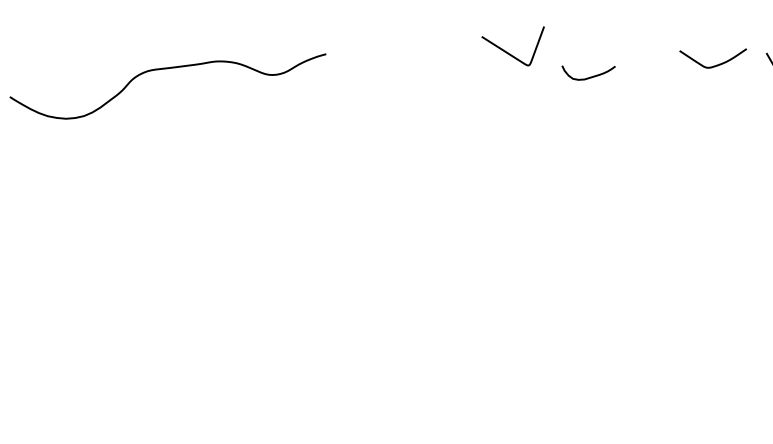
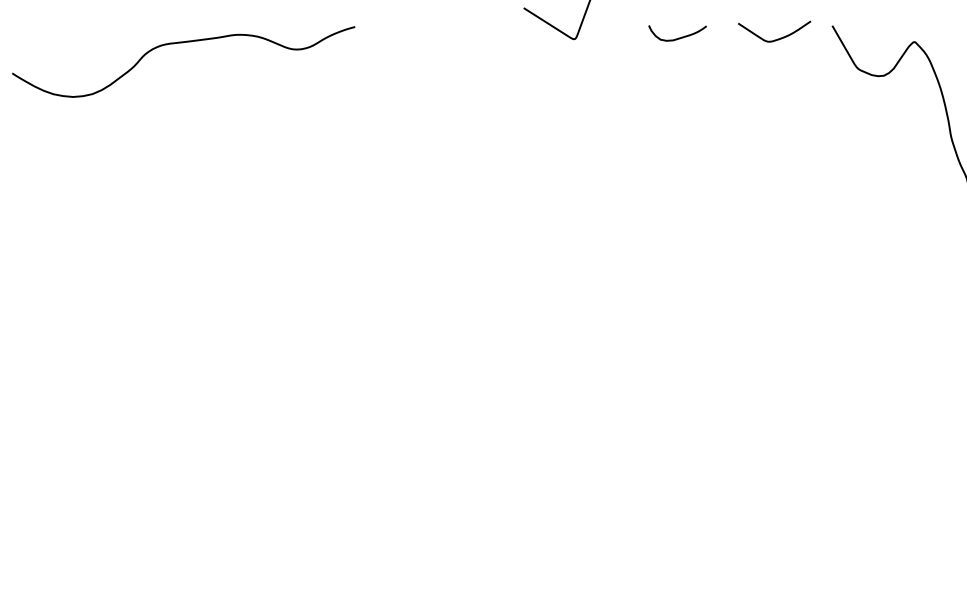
curve: (589, 76) -> (678, 37), moved

